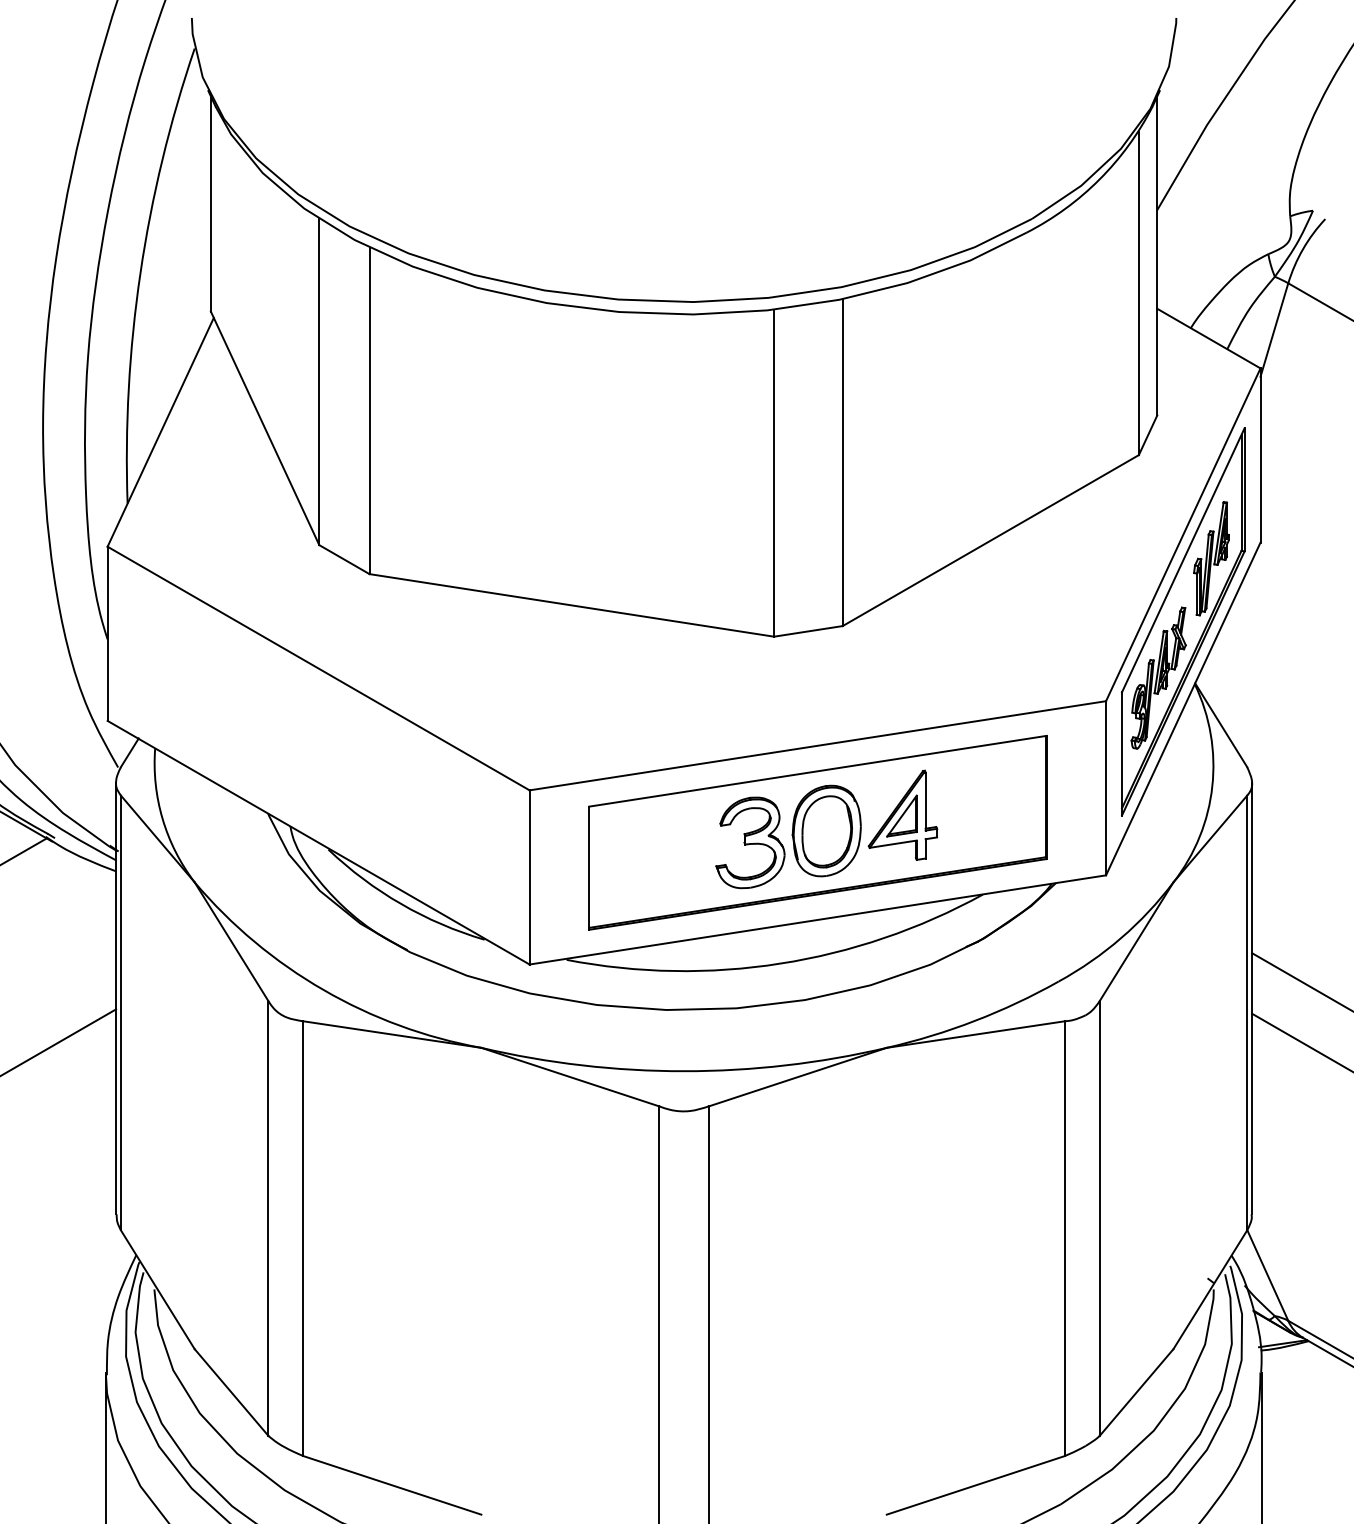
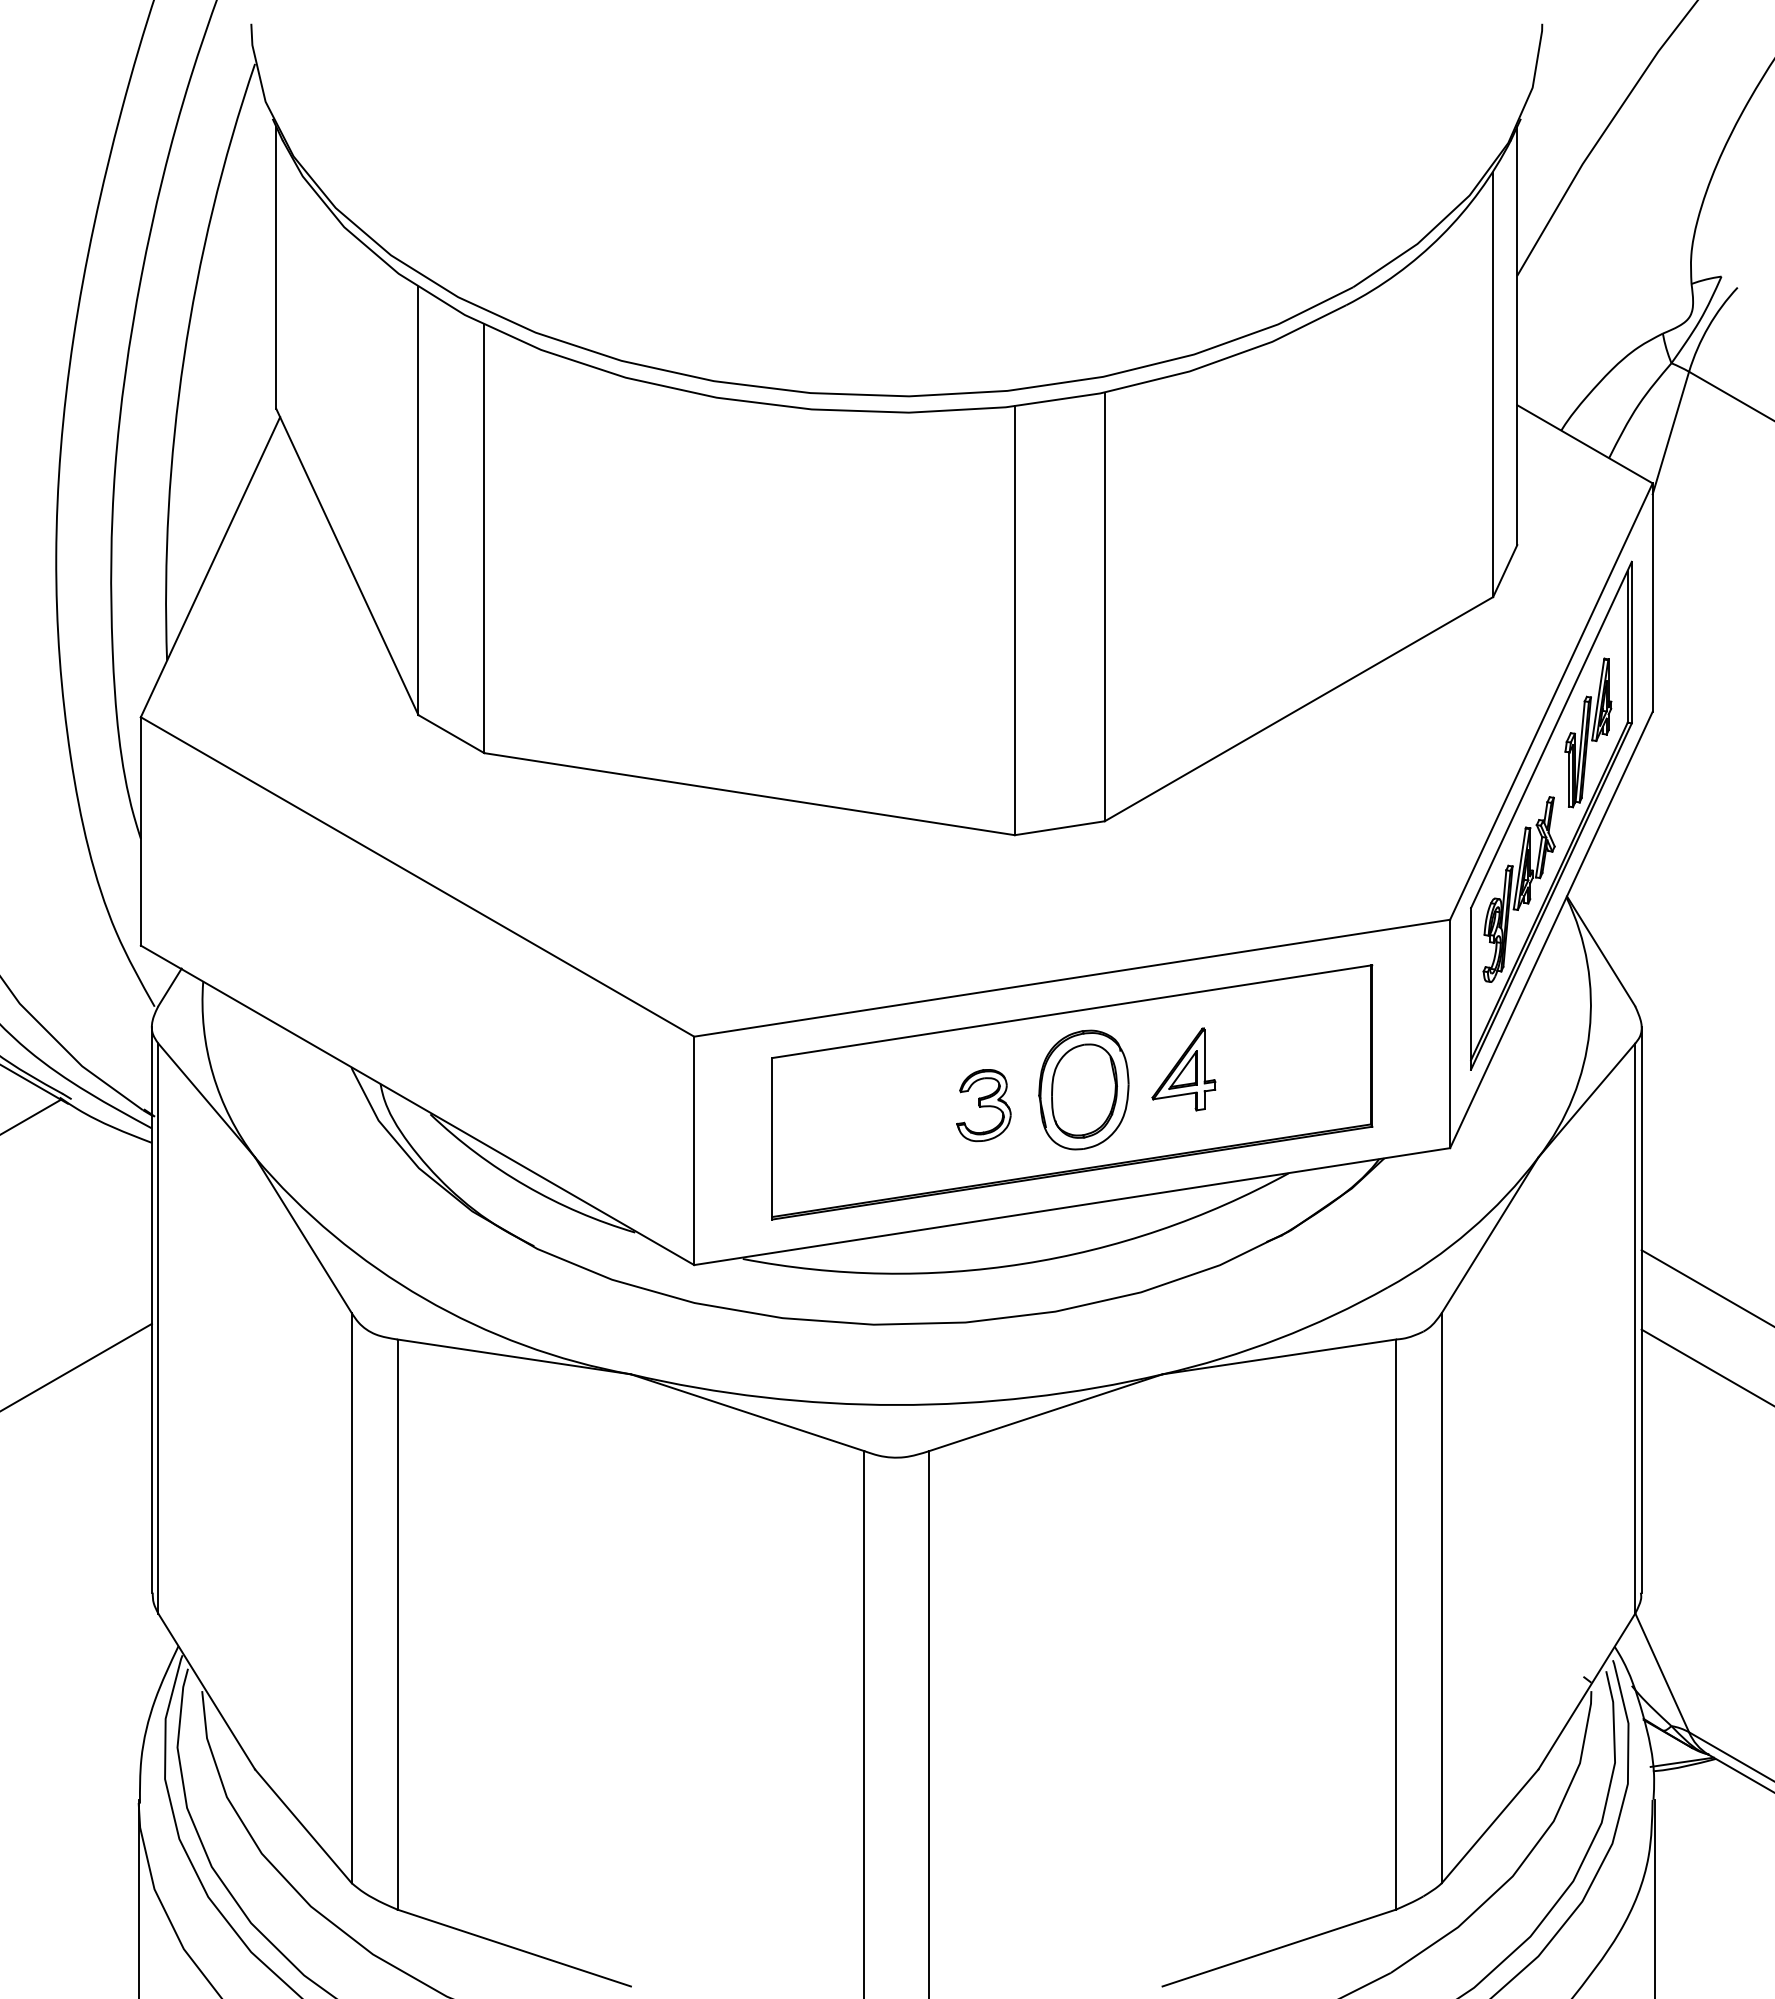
part: (902, 815) -> (1183, 1069), size x0.7
part: (750, 842) -> (983, 1105), size x0.6

